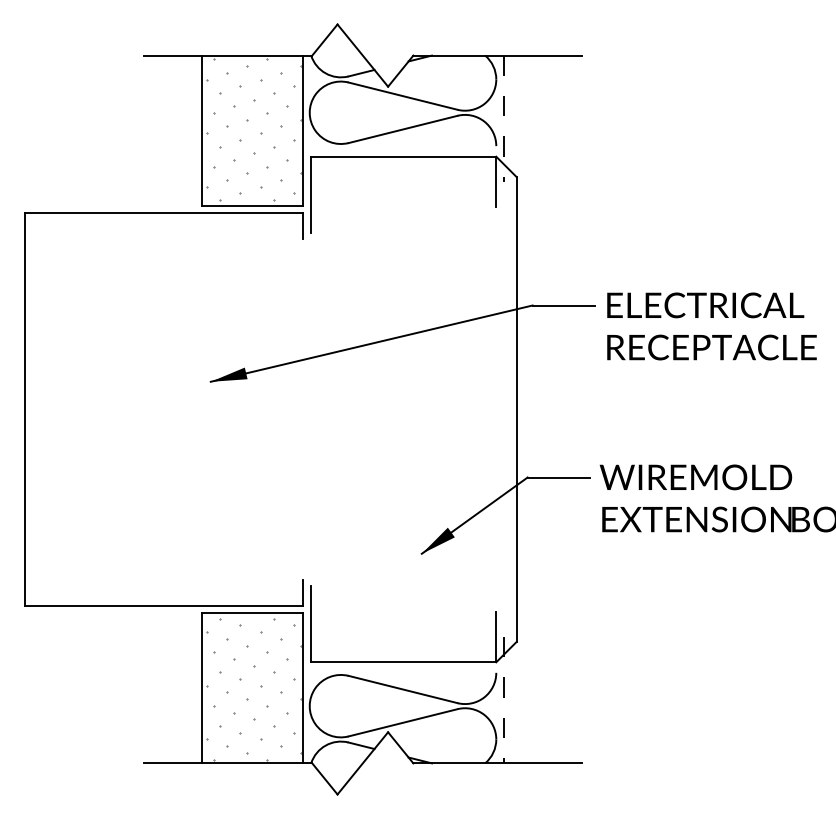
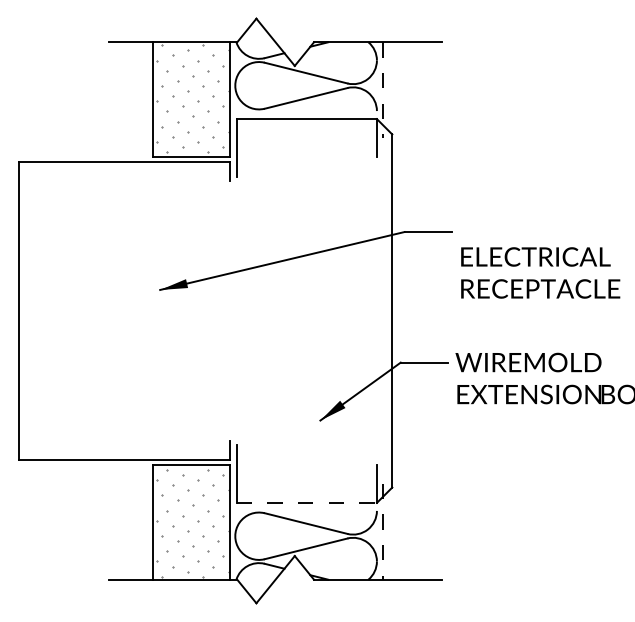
text: (711, 325) -> (540, 272), moved
line: (404, 661) -> (307, 502), solid -> dashed

